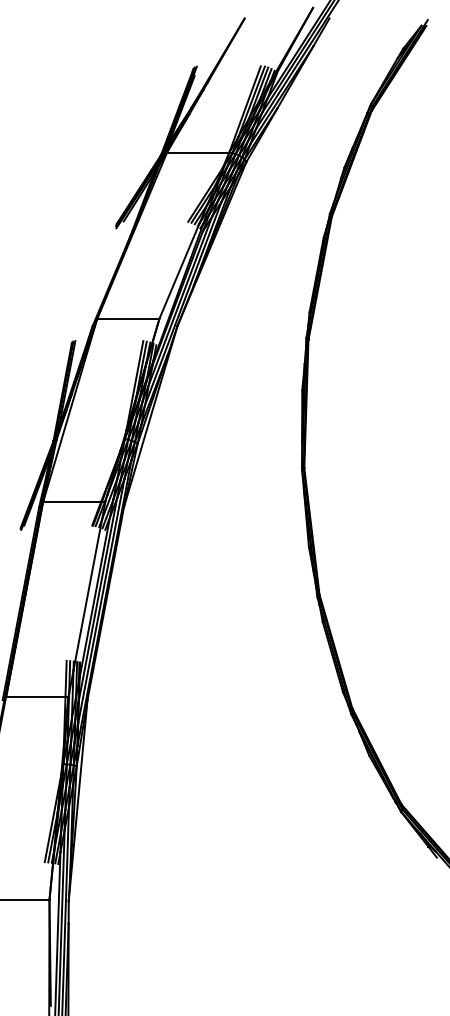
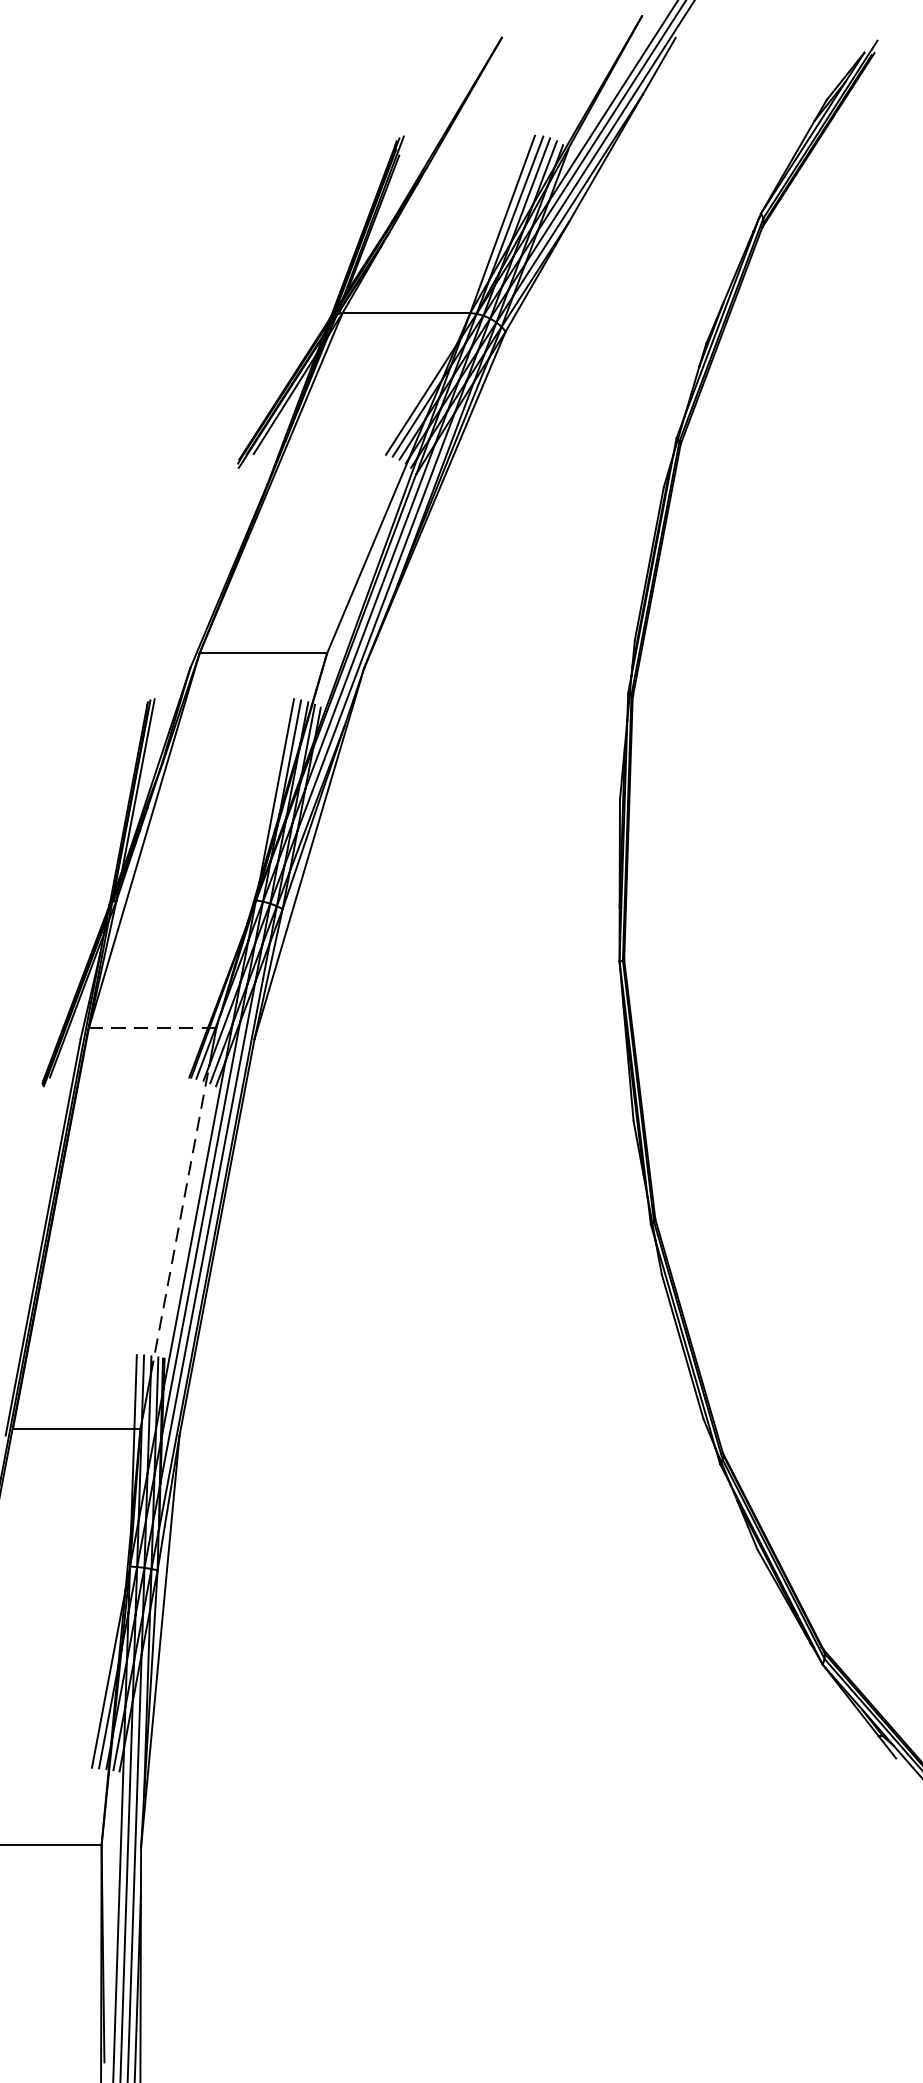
line: (72, 501) -> (148, 1028), solid -> dashed
line: (87, 595) -> (179, 1220), solid -> dashed

